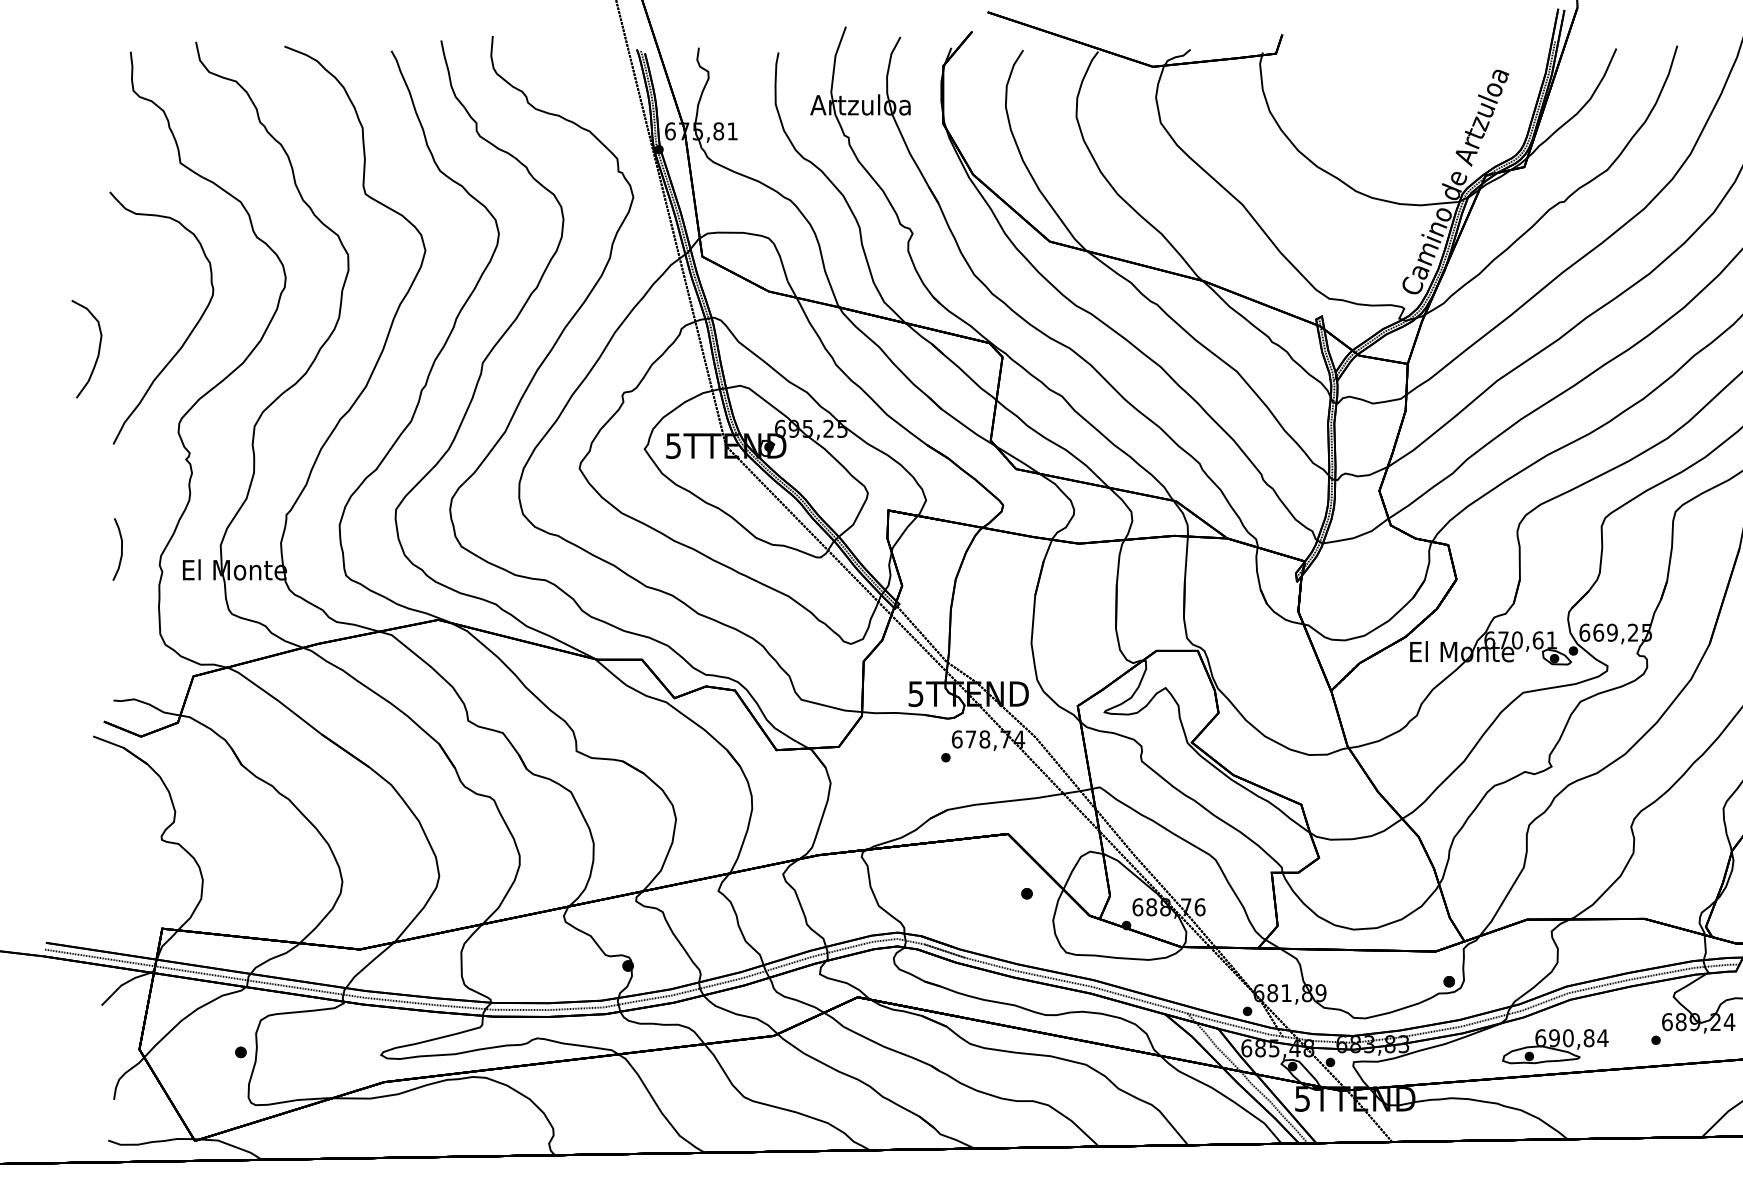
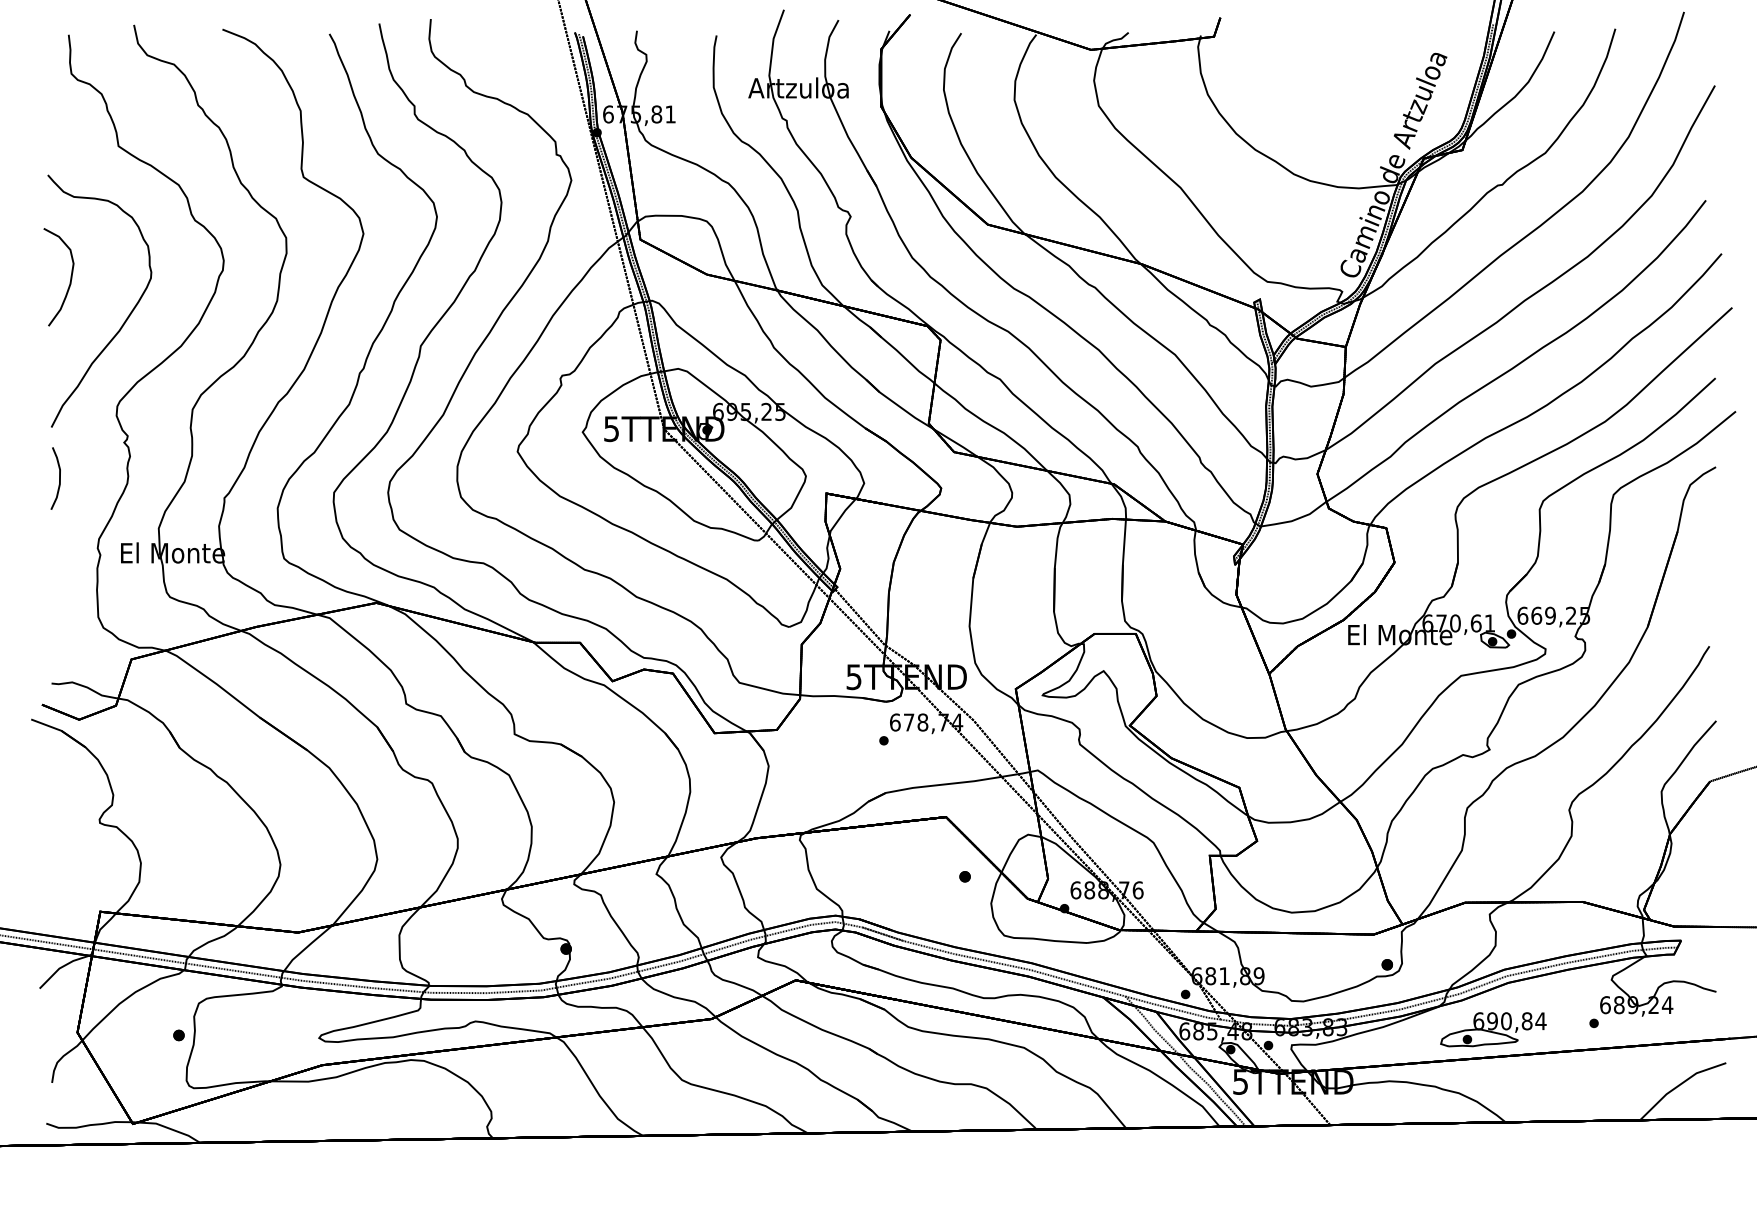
curve: (98, 349) -> (70, 277), moved
curve: (121, 549) -> (59, 478), moved

